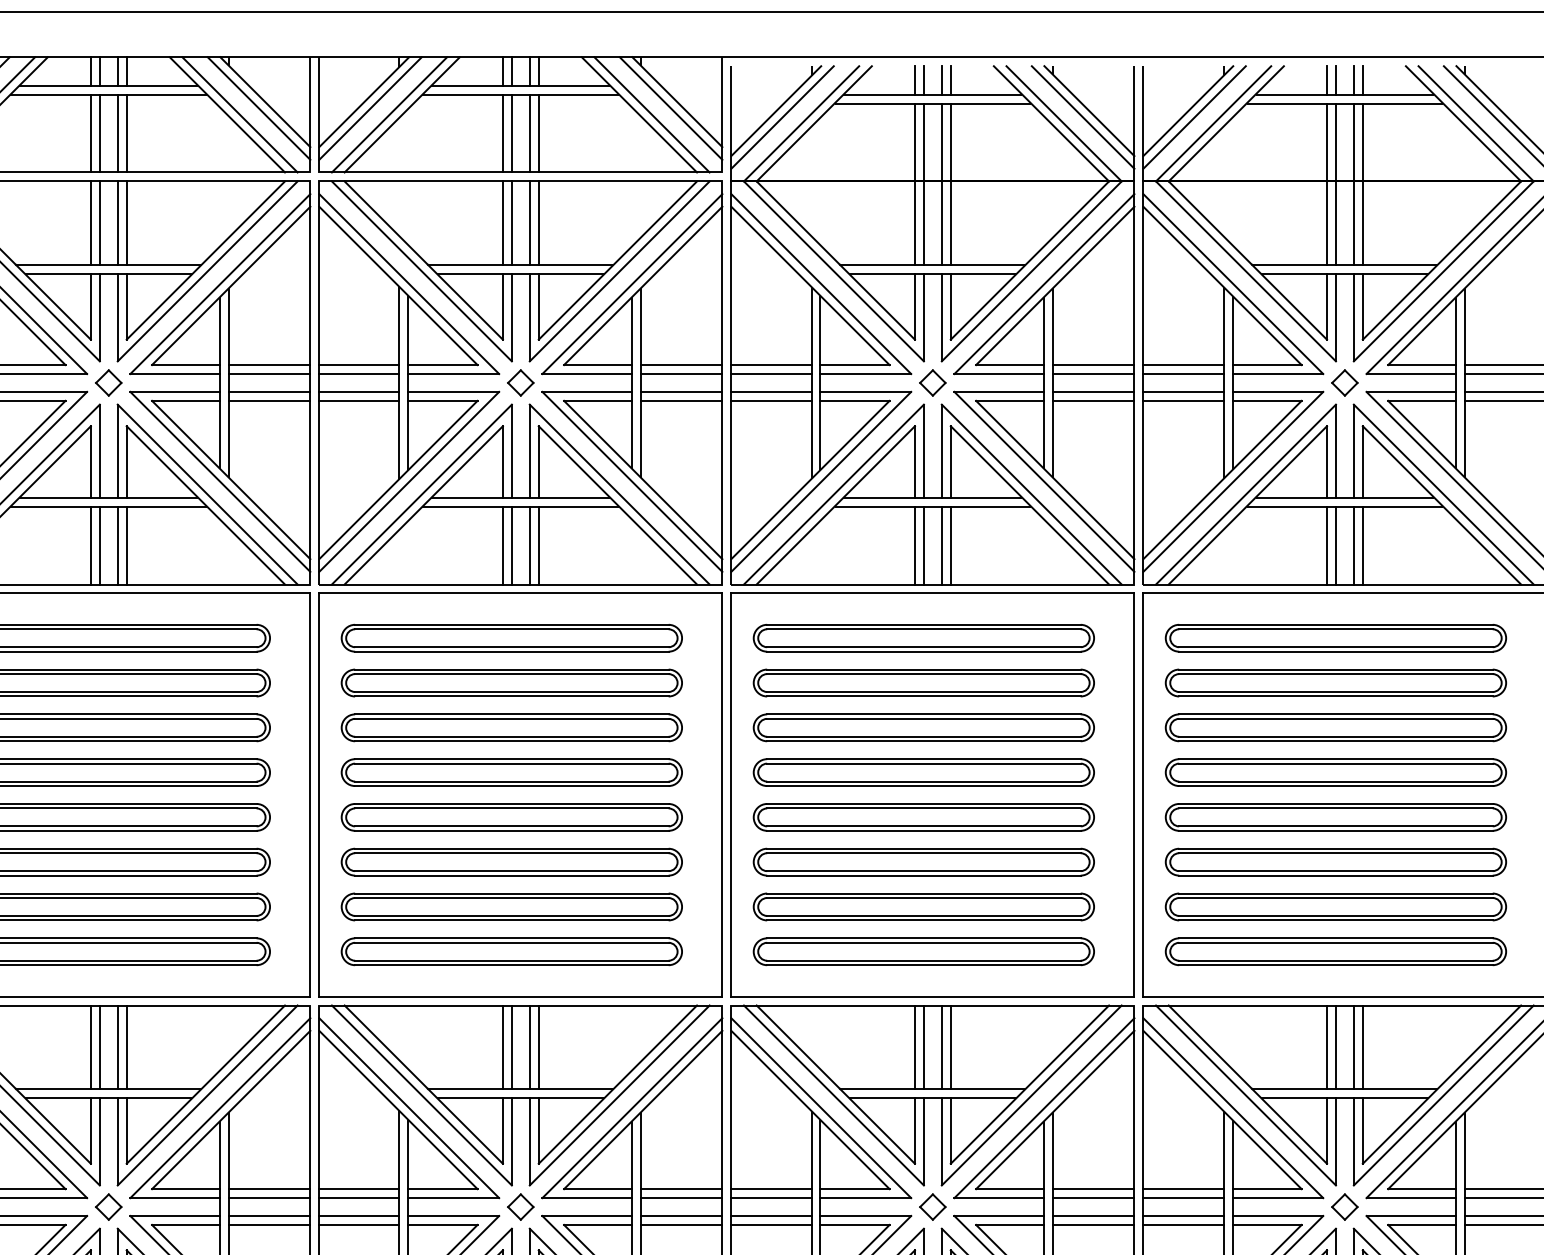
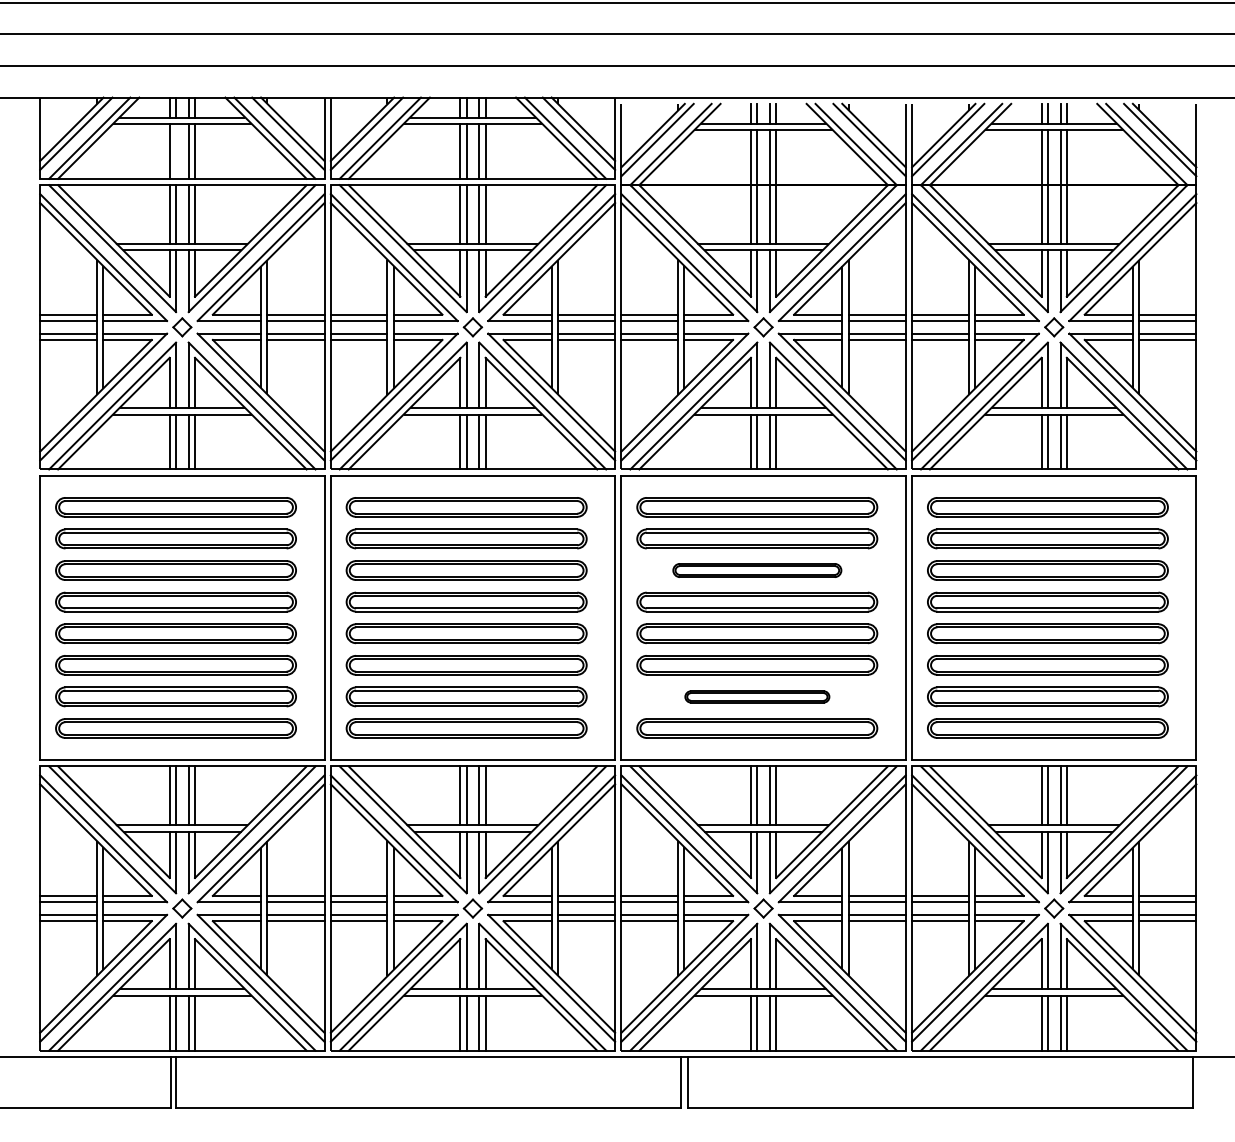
line: (100, 132) -> (176, 150), removed
part: (924, 727) -> (757, 570), size x0.7
part: (924, 906) -> (757, 696), size x0.6

